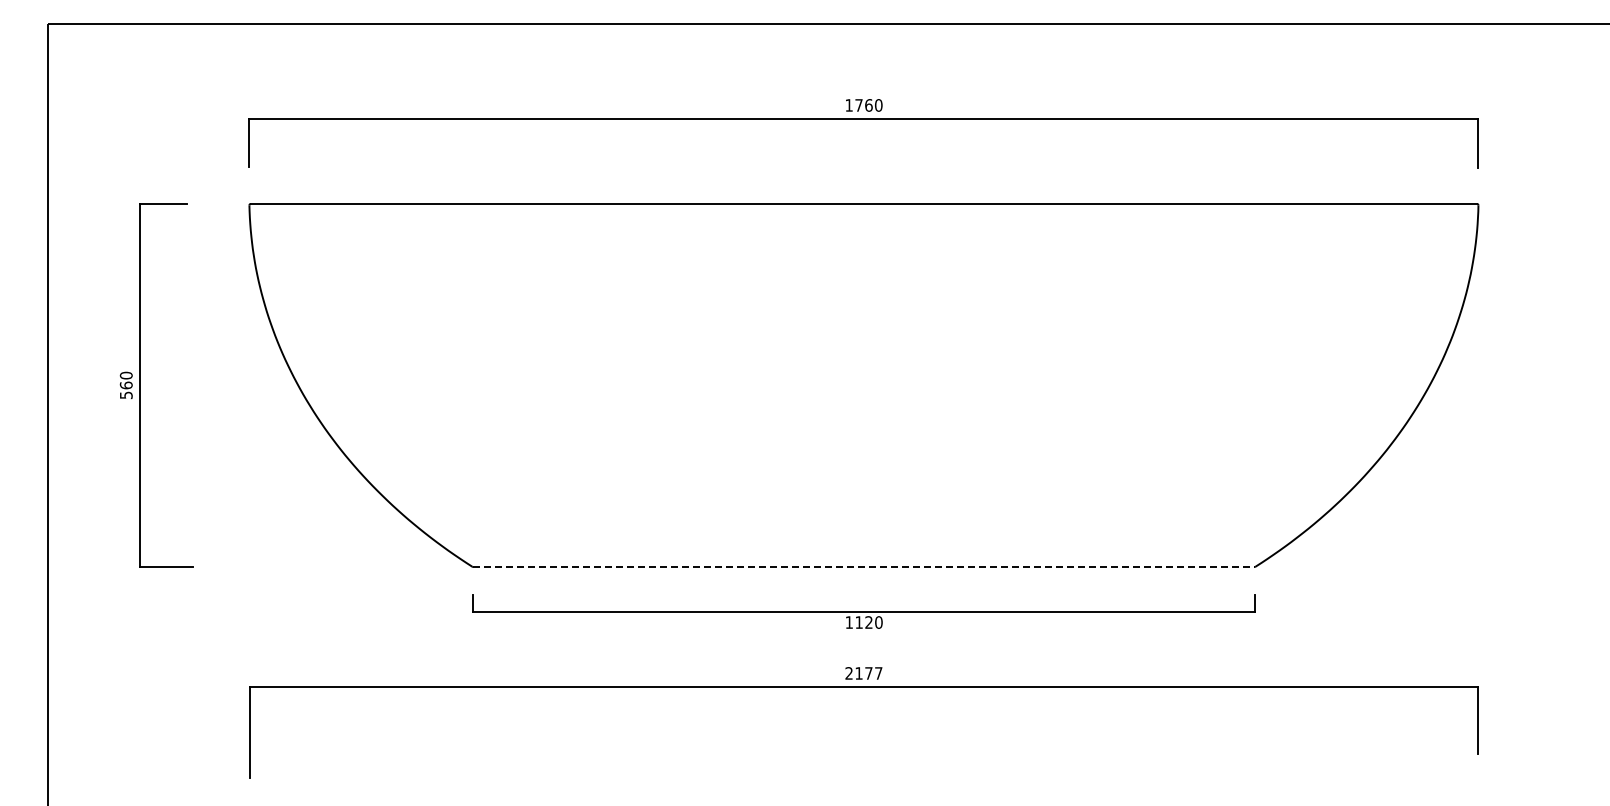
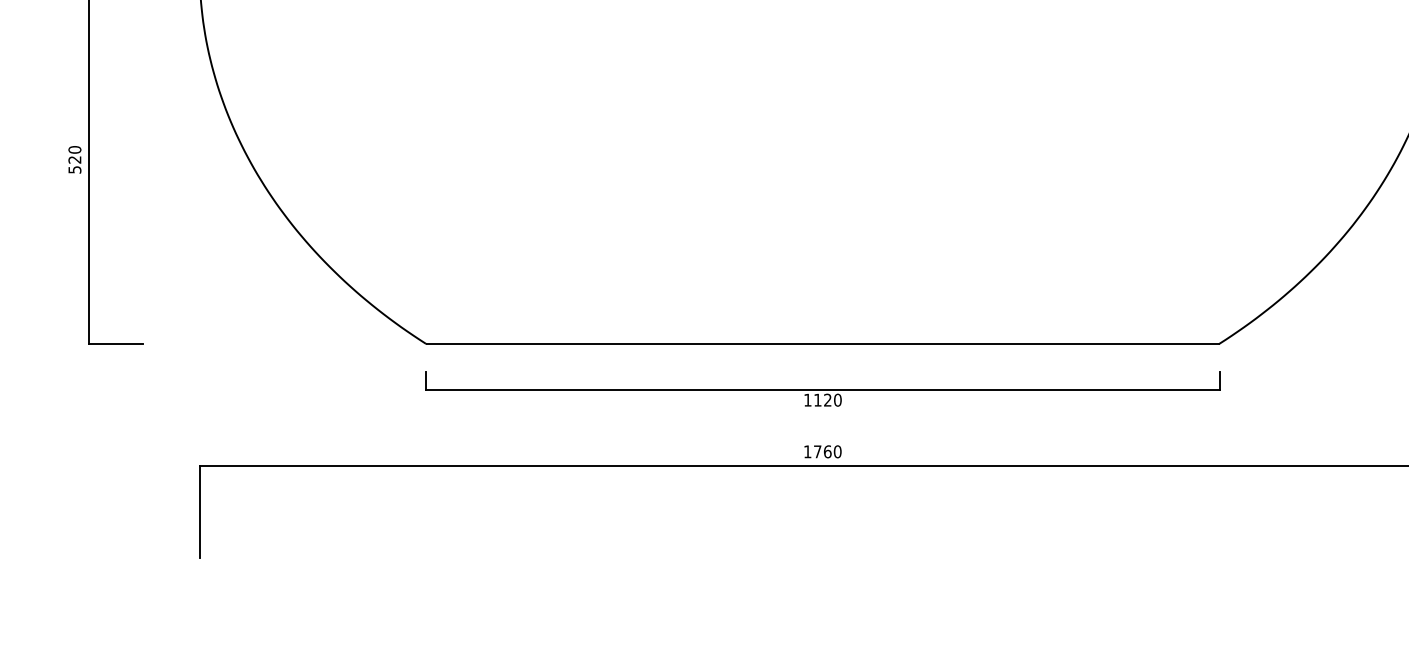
text: (125, 385) -> (74, 159), 560 -> 520
line: (863, 567) -> (822, 344), dashed -> solid
text: (863, 673) -> (822, 451), 2177 -> 1760

